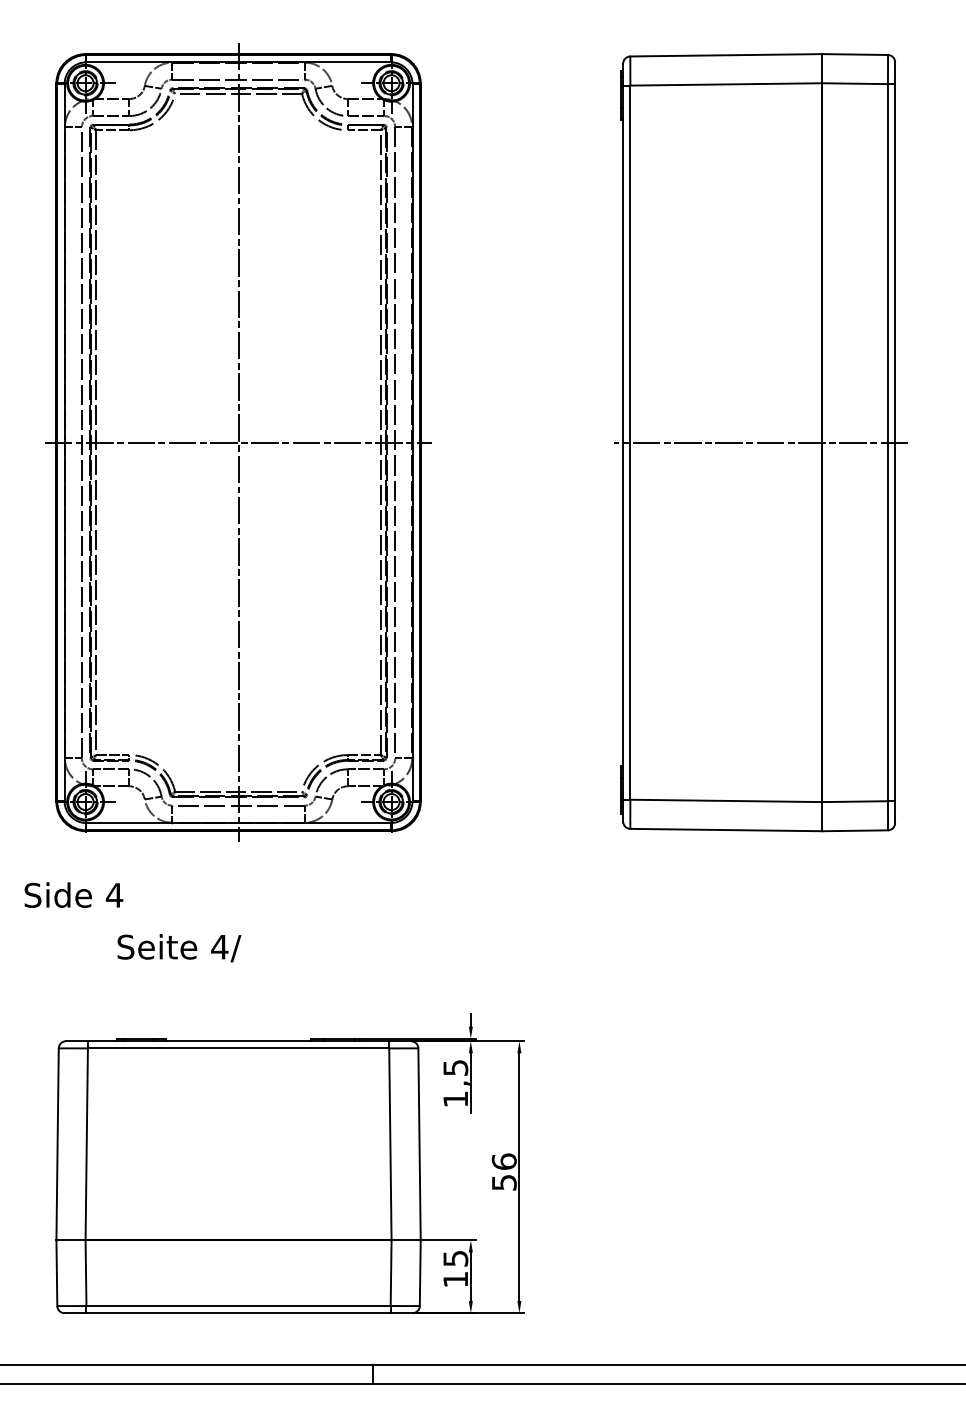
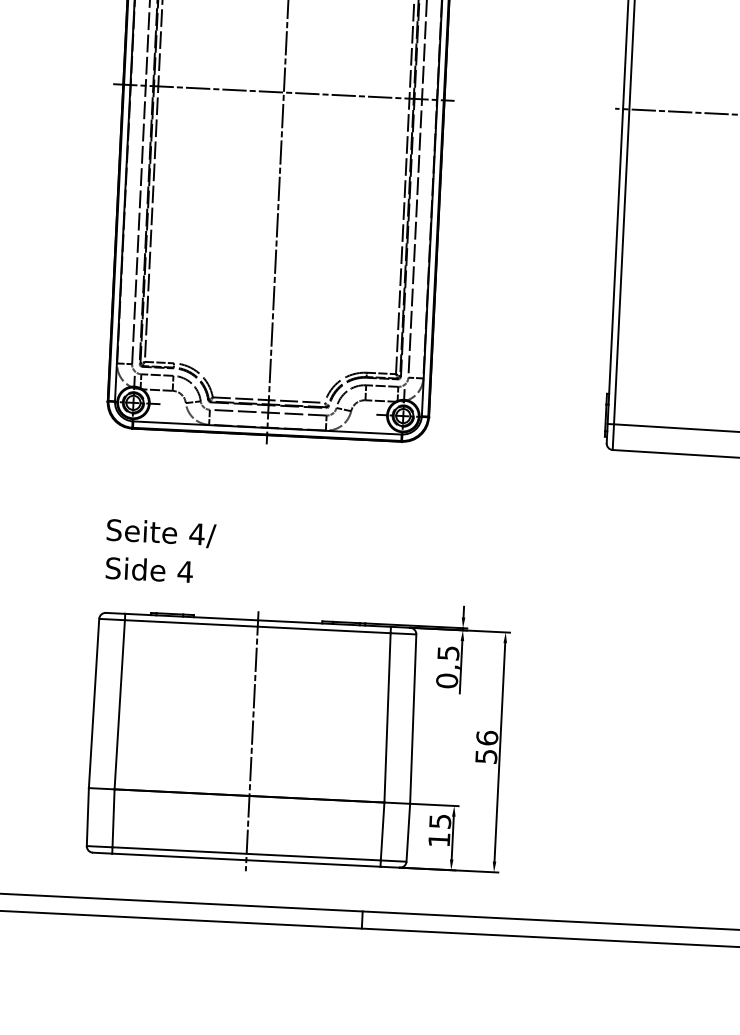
text: (73, 894) -> (149, 569), moved
text: (179, 948) -> (161, 533), moved
text: (455, 1099) -> (446, 681), 1,5 -> 0,5
line: (238, 1177) -> (252, 740), added

